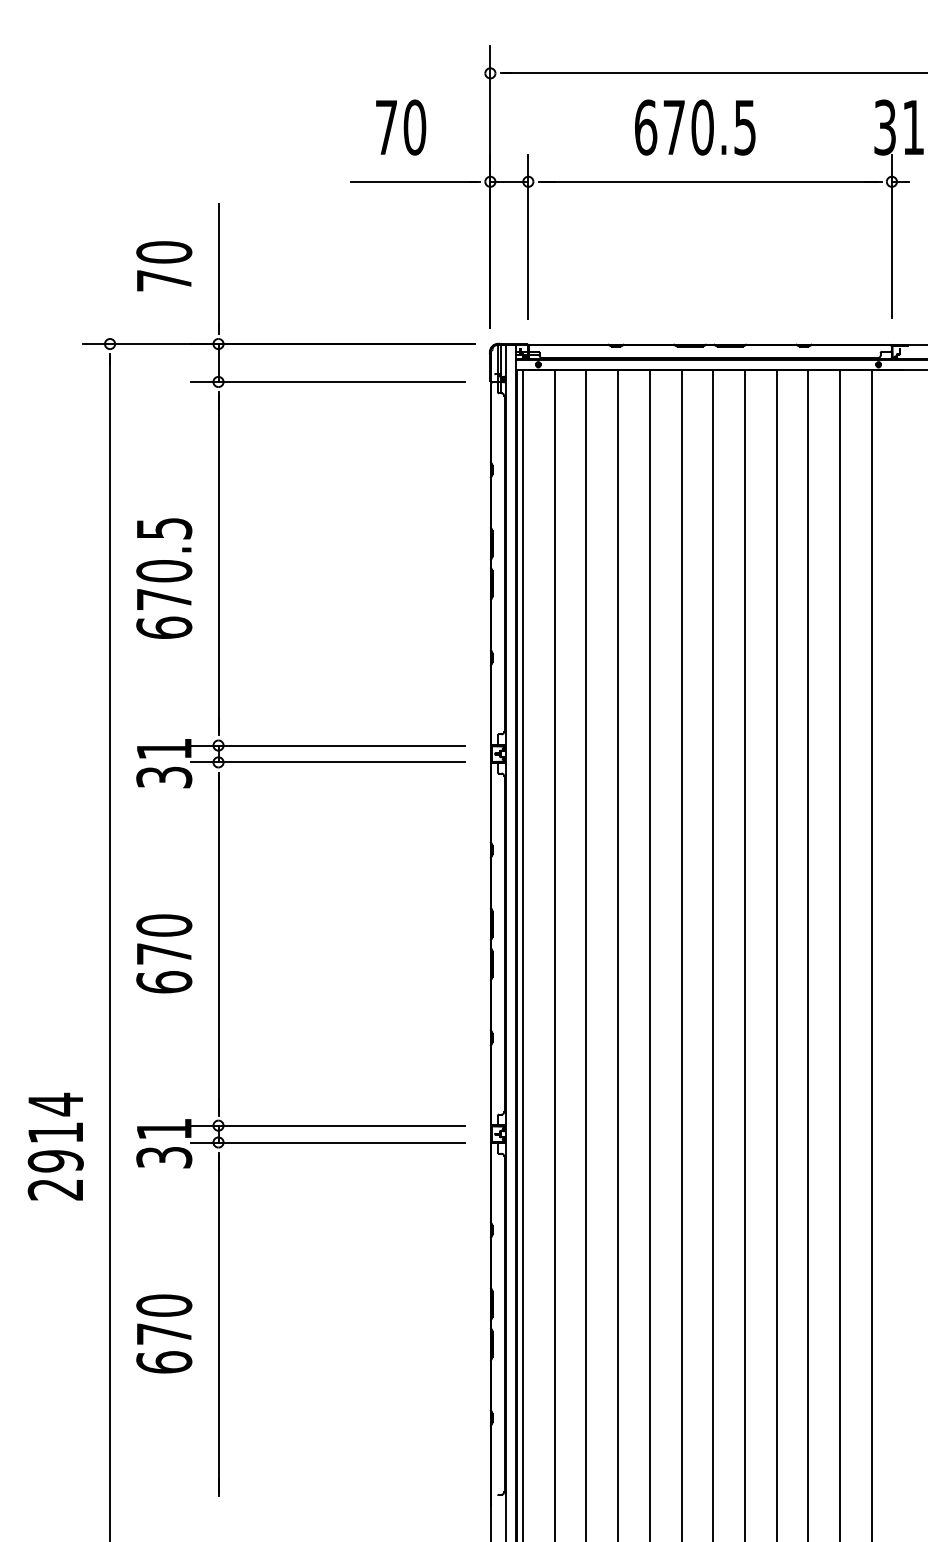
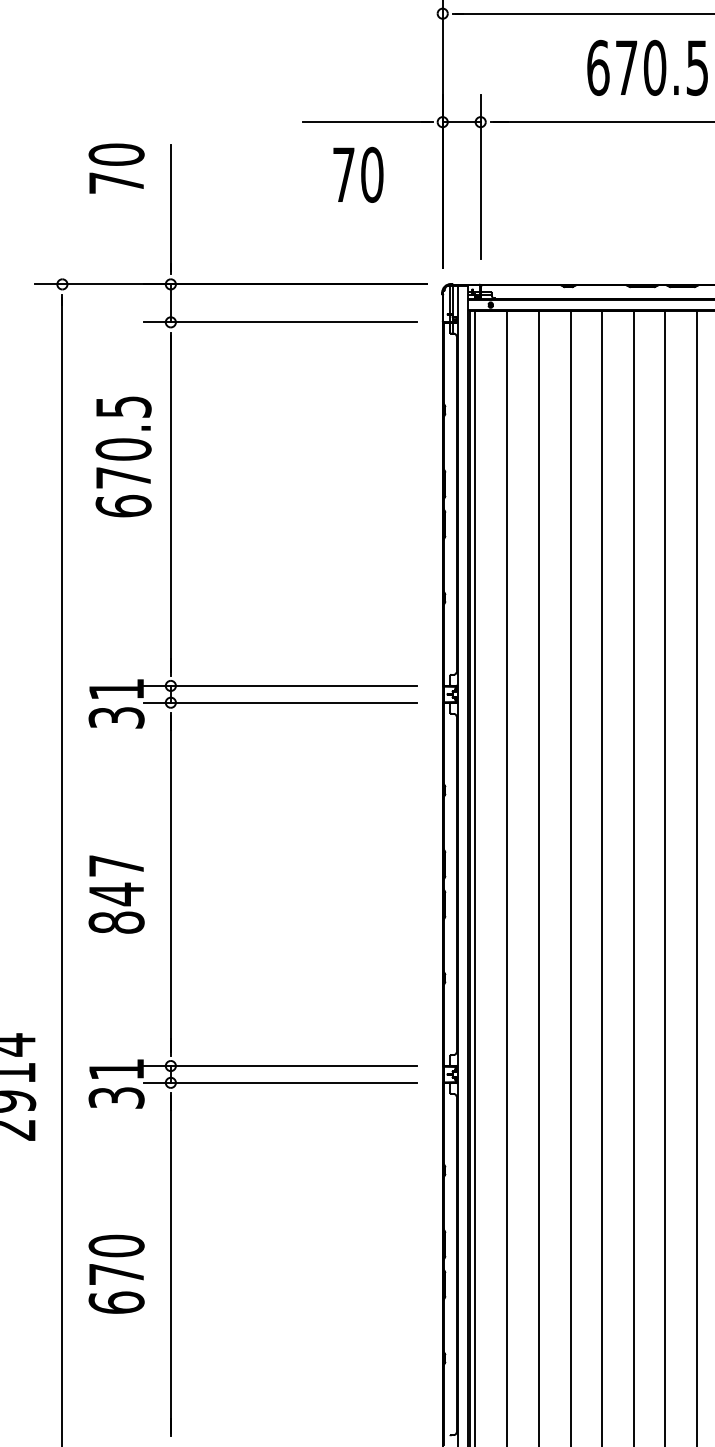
text: (401, 127) -> (358, 174), moved
text: (164, 266) -> (116, 168), moved
text: (164, 578) -> (123, 456), moved
text: (164, 953) -> (116, 893), 670 -> 847

